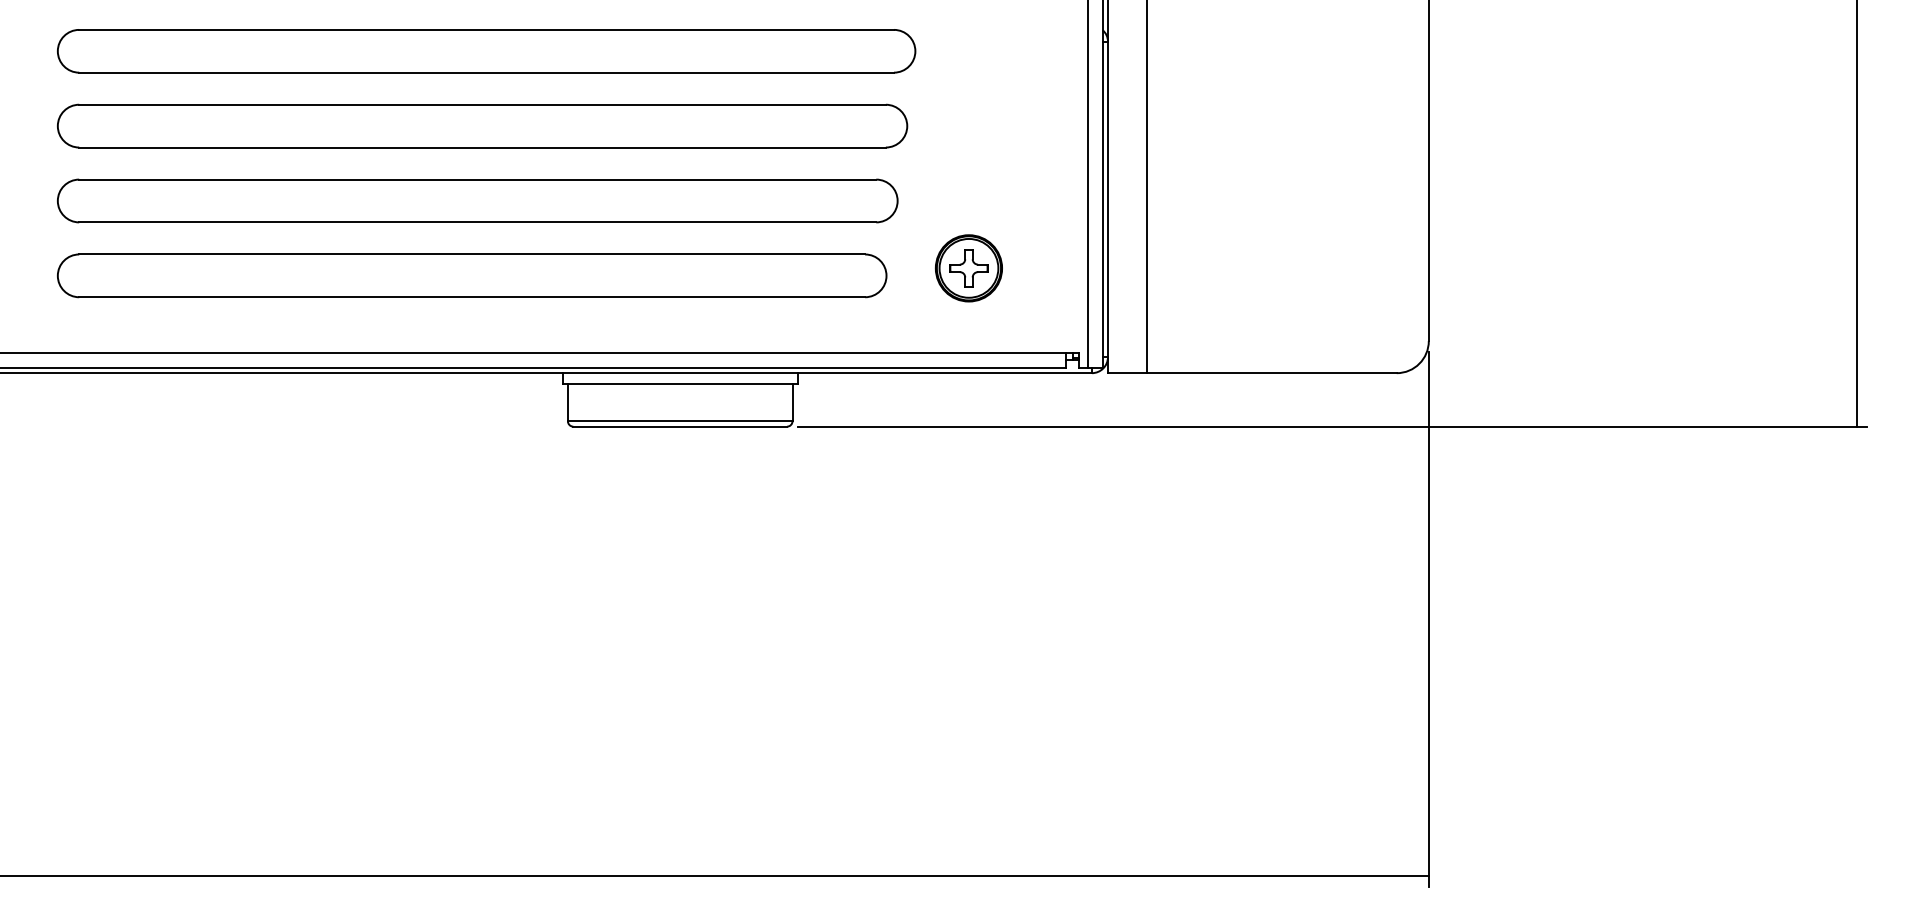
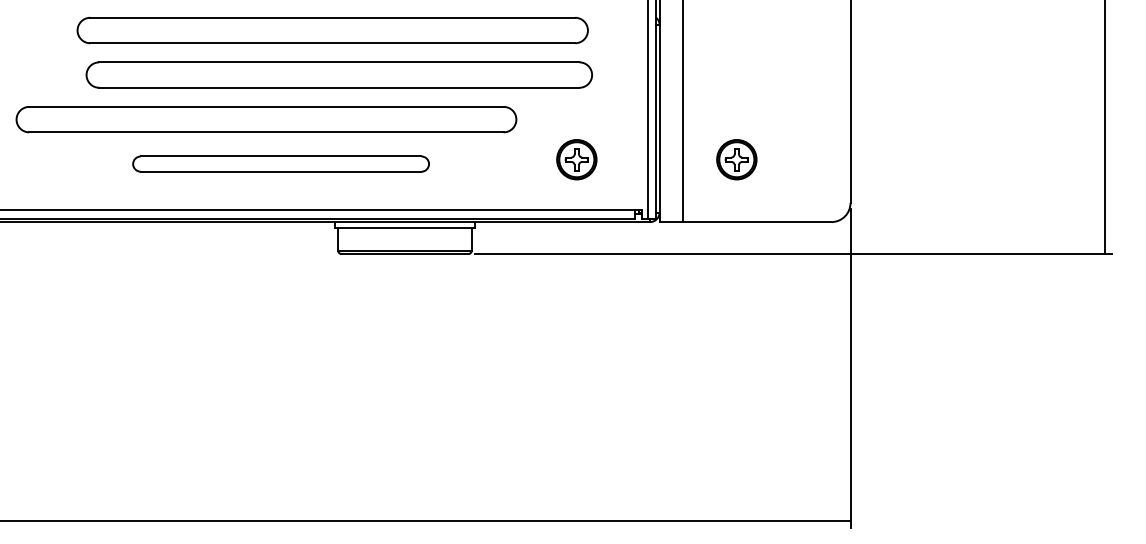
part: (486, 51) -> (332, 30), moved
part: (481, 125) -> (338, 74), moved
part: (477, 200) -> (266, 119), moved
part: (1237, 267) -> (736, 159), added
part: (471, 274) -> (280, 163), size x0.6

